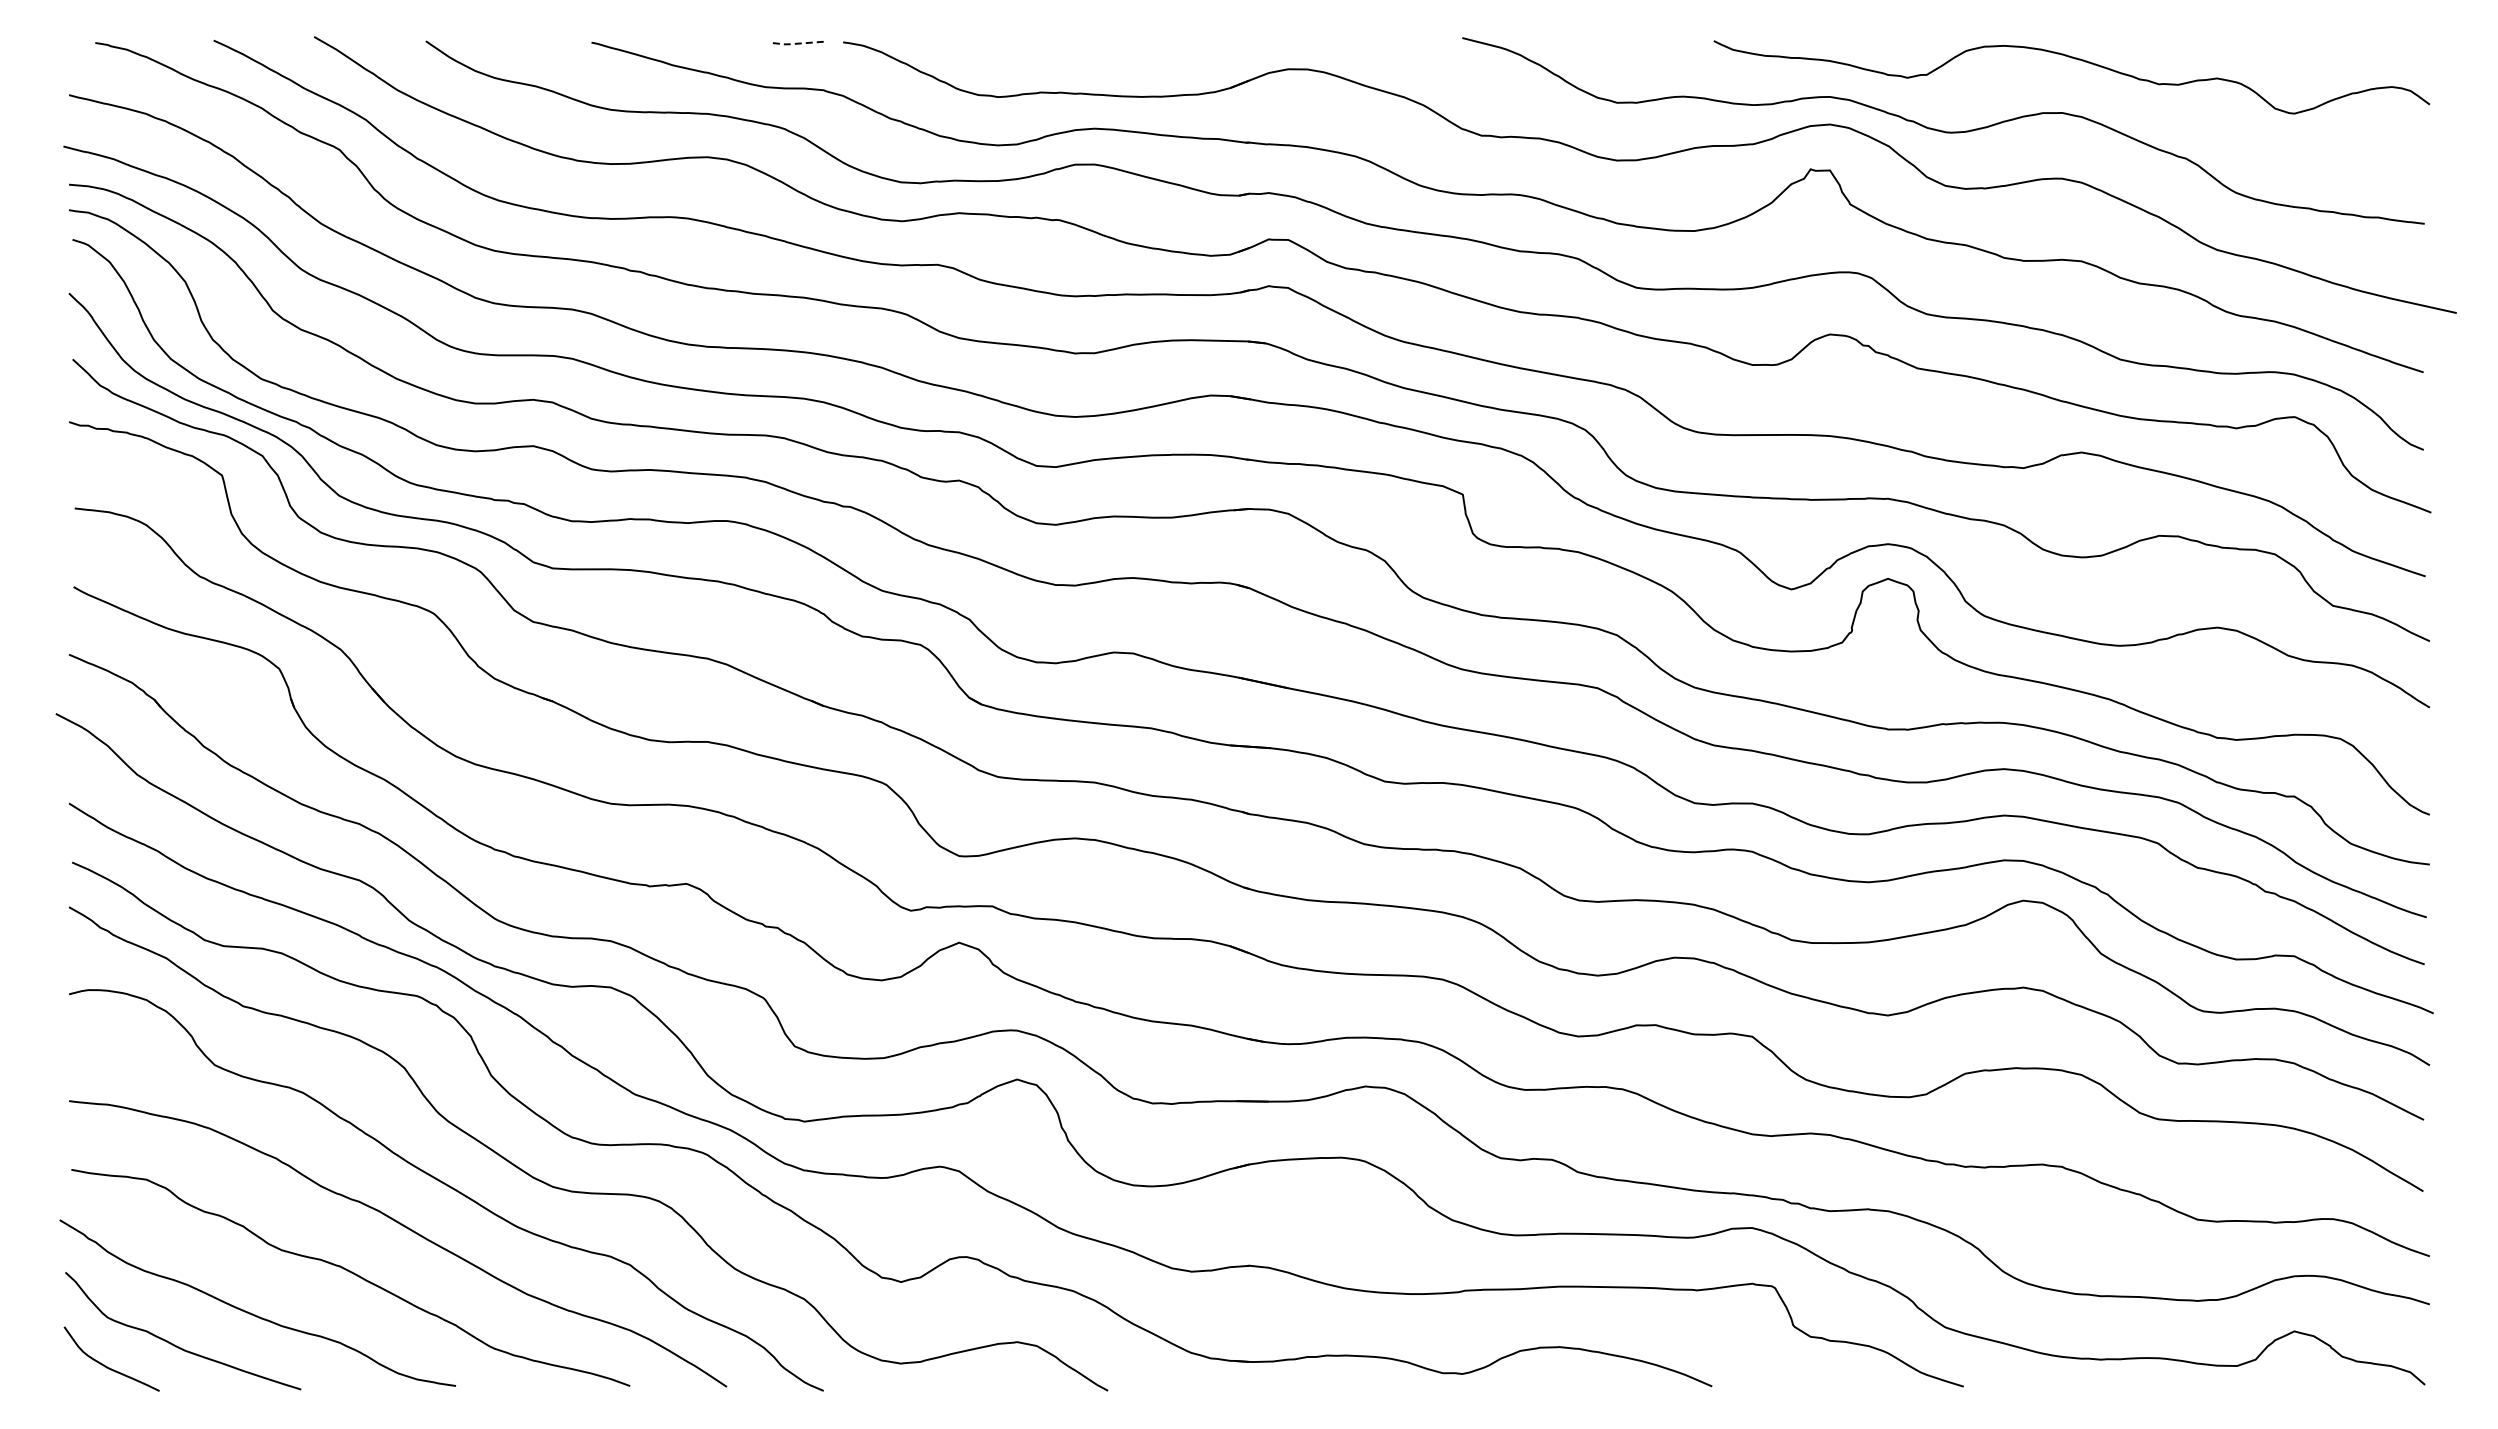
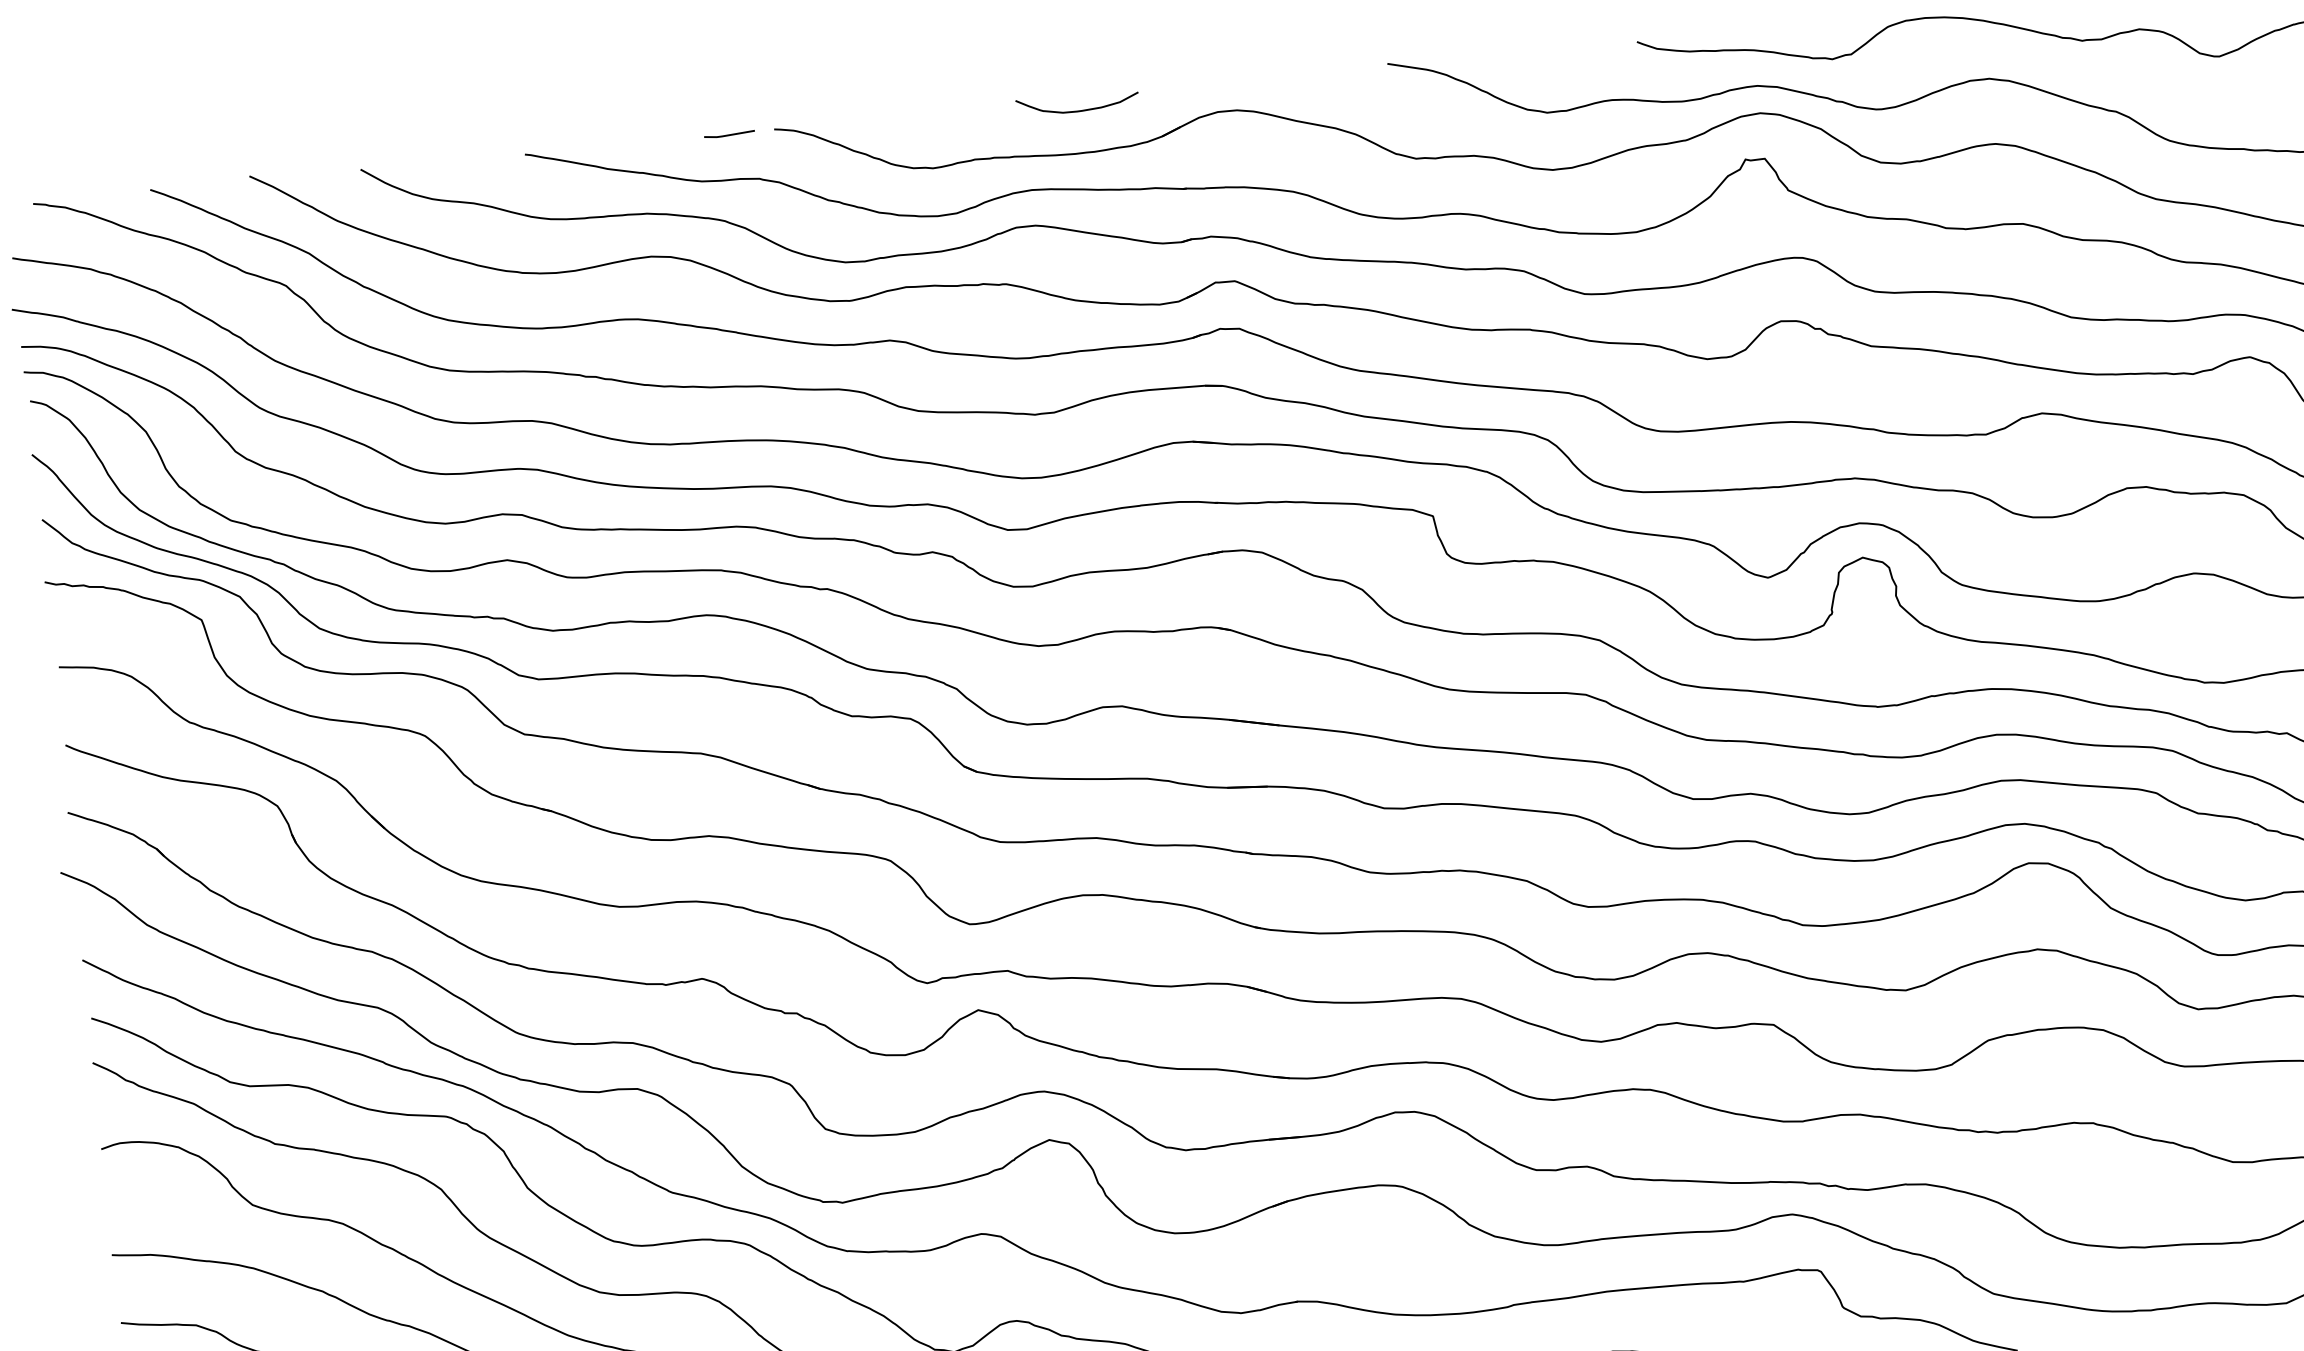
line: (796, 43) -> (728, 135), dashed -> solid
curve: (1148, 53) -> (1077, 110), added

